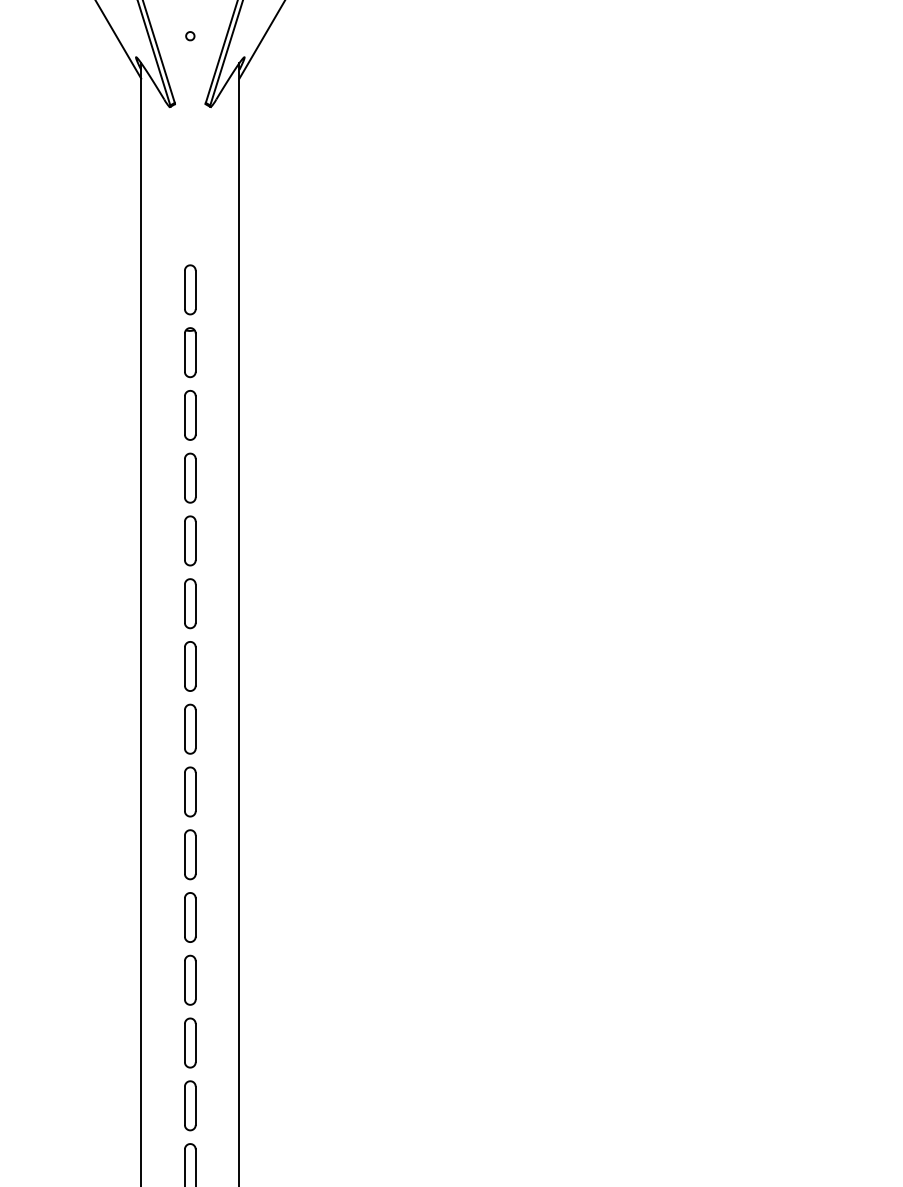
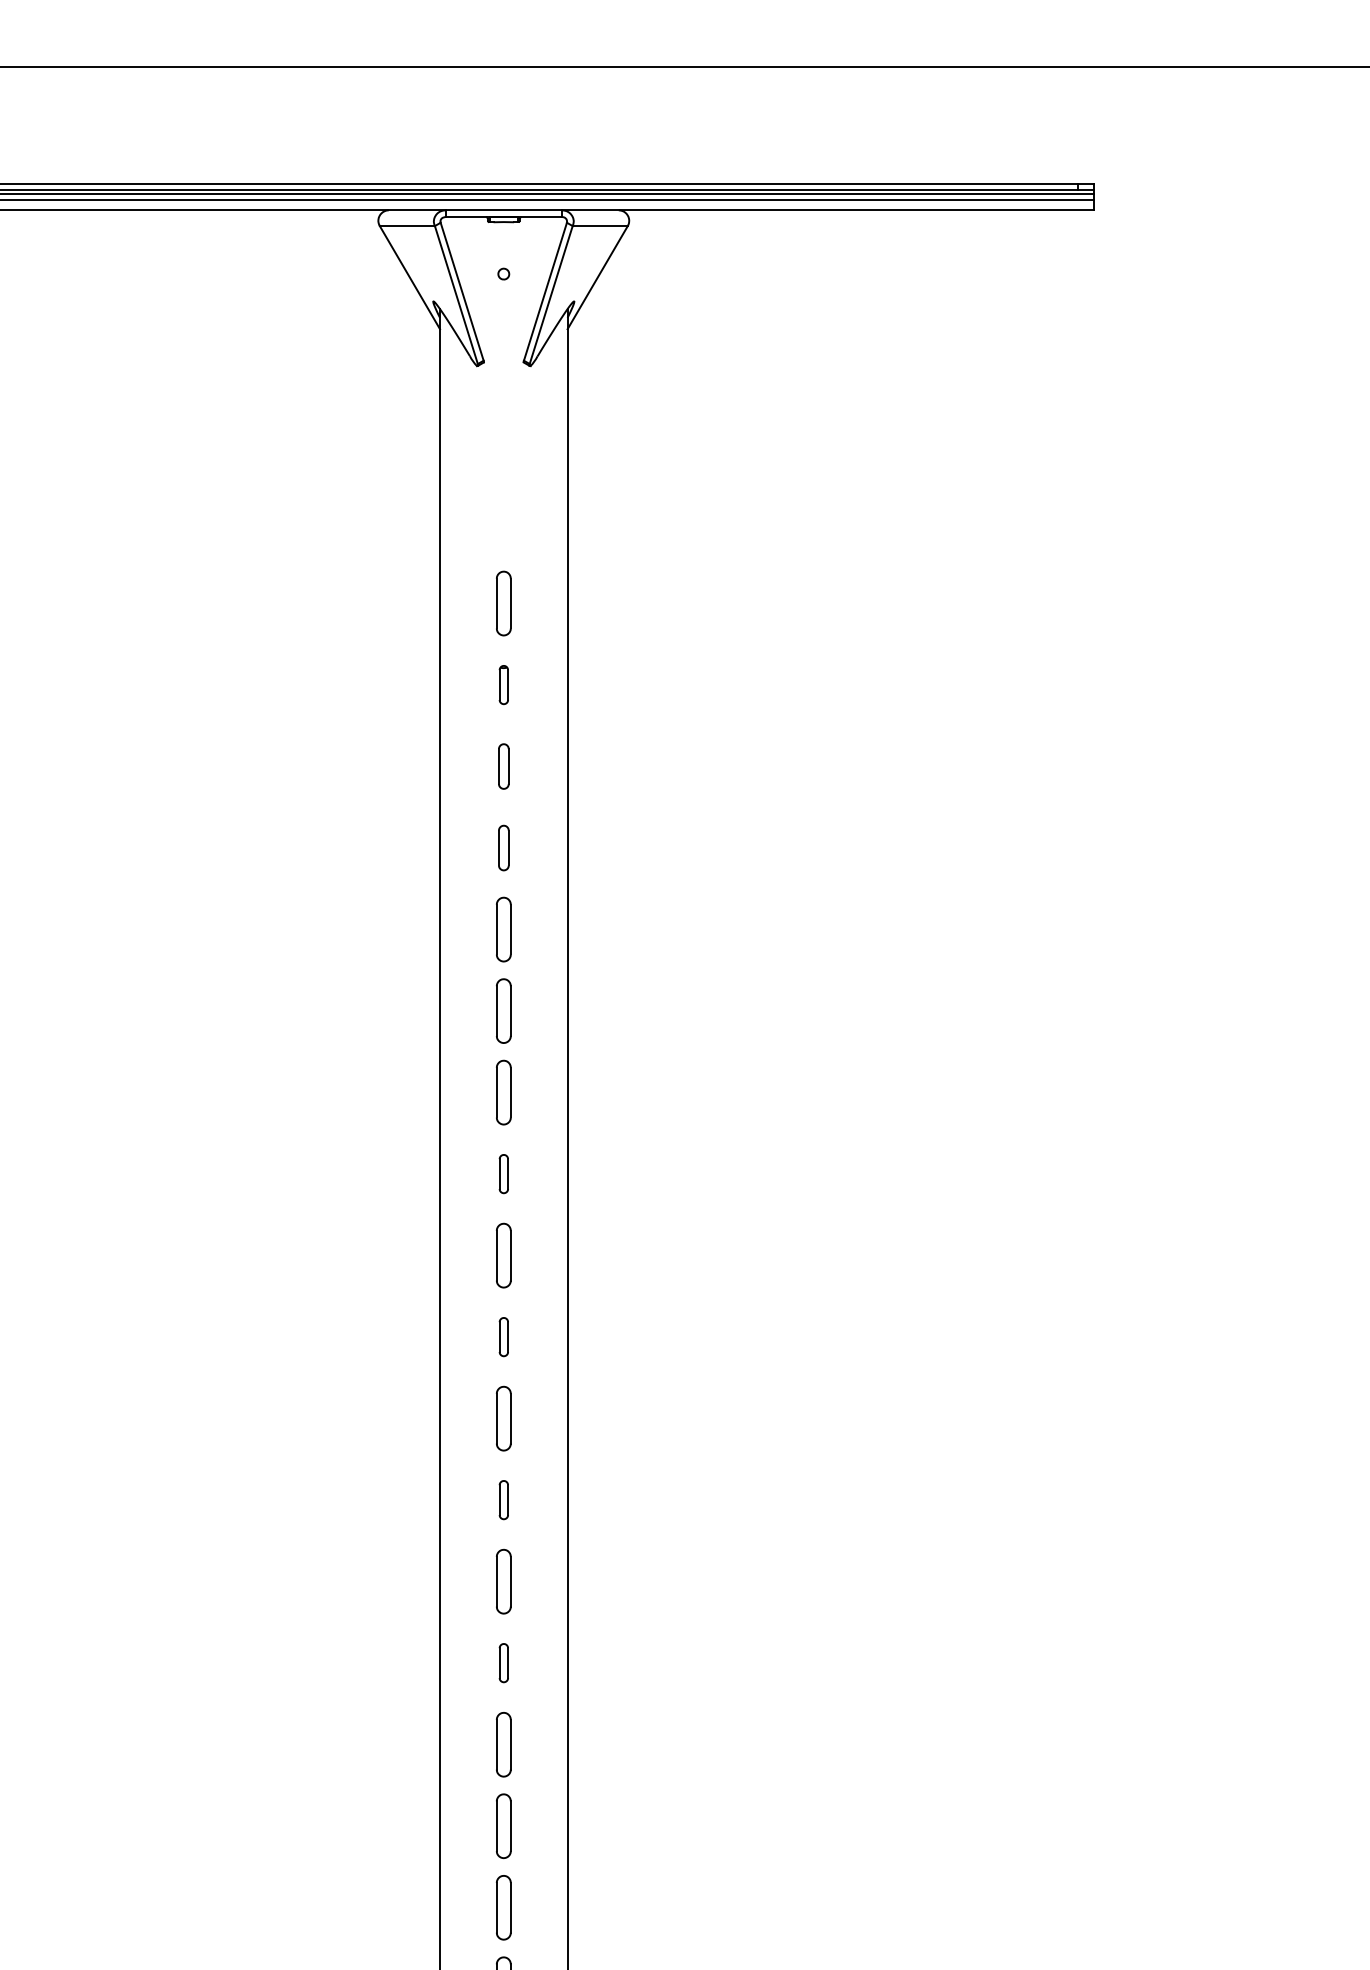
part: (190, 352) -> (503, 684), size x0.6
part: (190, 415) -> (503, 766), size x0.7
part: (190, 477) -> (503, 847), size x0.7
part: (190, 728) -> (503, 1173), size x0.6
part: (190, 854) -> (503, 1336), size x0.6
part: (190, 979) -> (503, 1499), size x0.6
part: (190, 1105) -> (503, 1662), size x0.6

